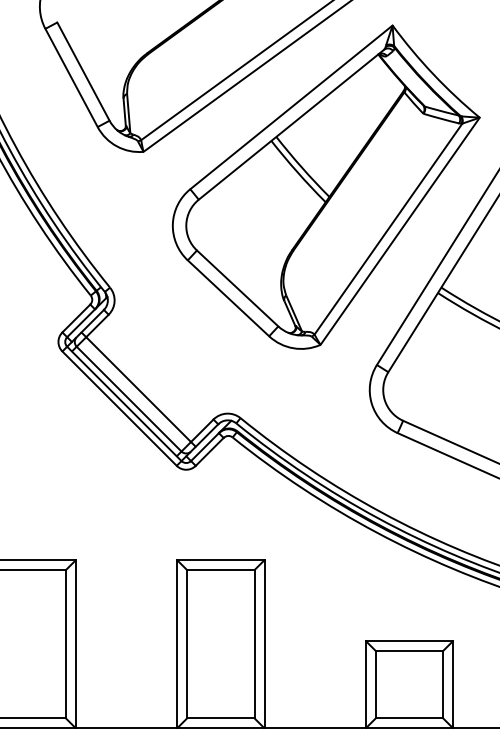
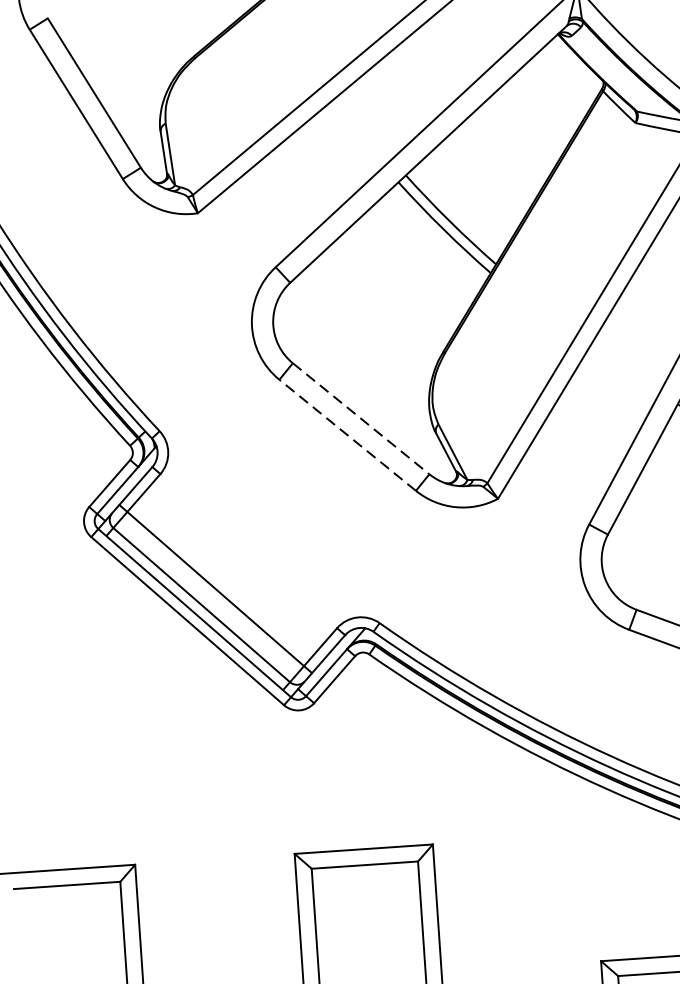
line: (237, 288) -> (360, 418), solid -> dashed
line: (228, 298) -> (347, 435), solid -> dashed

